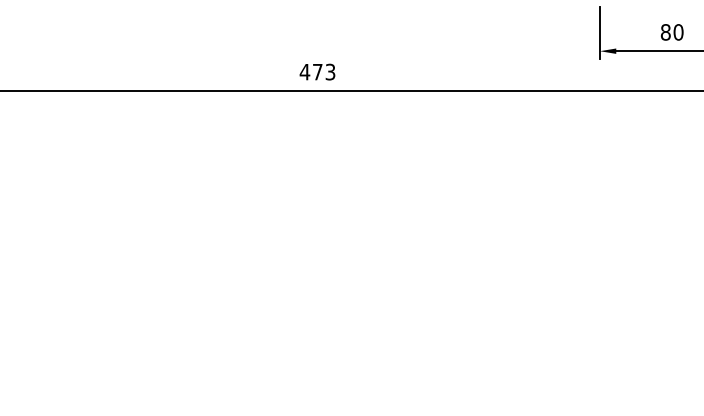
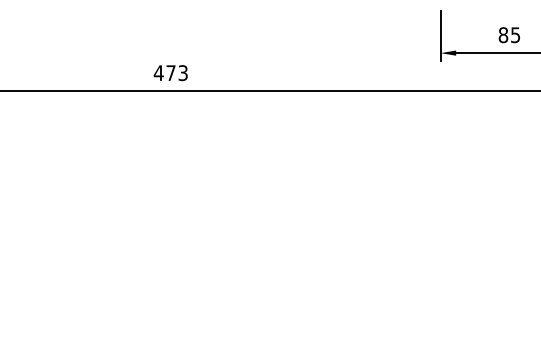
text: (678, 32) -> (515, 35), 80 -> 85

